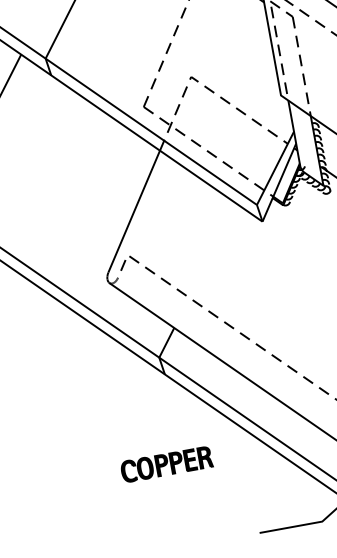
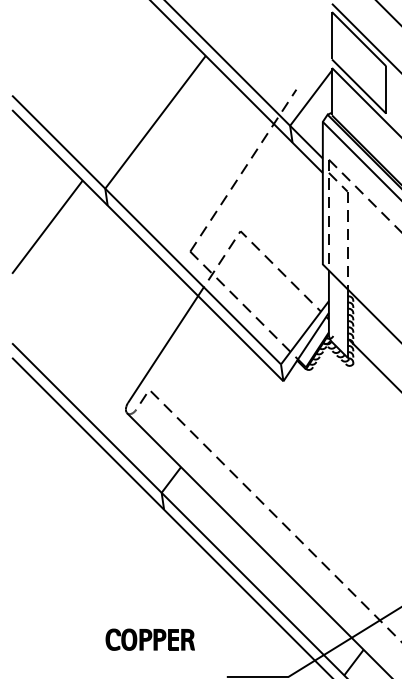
part: (165, 464) -> (149, 639), moved

